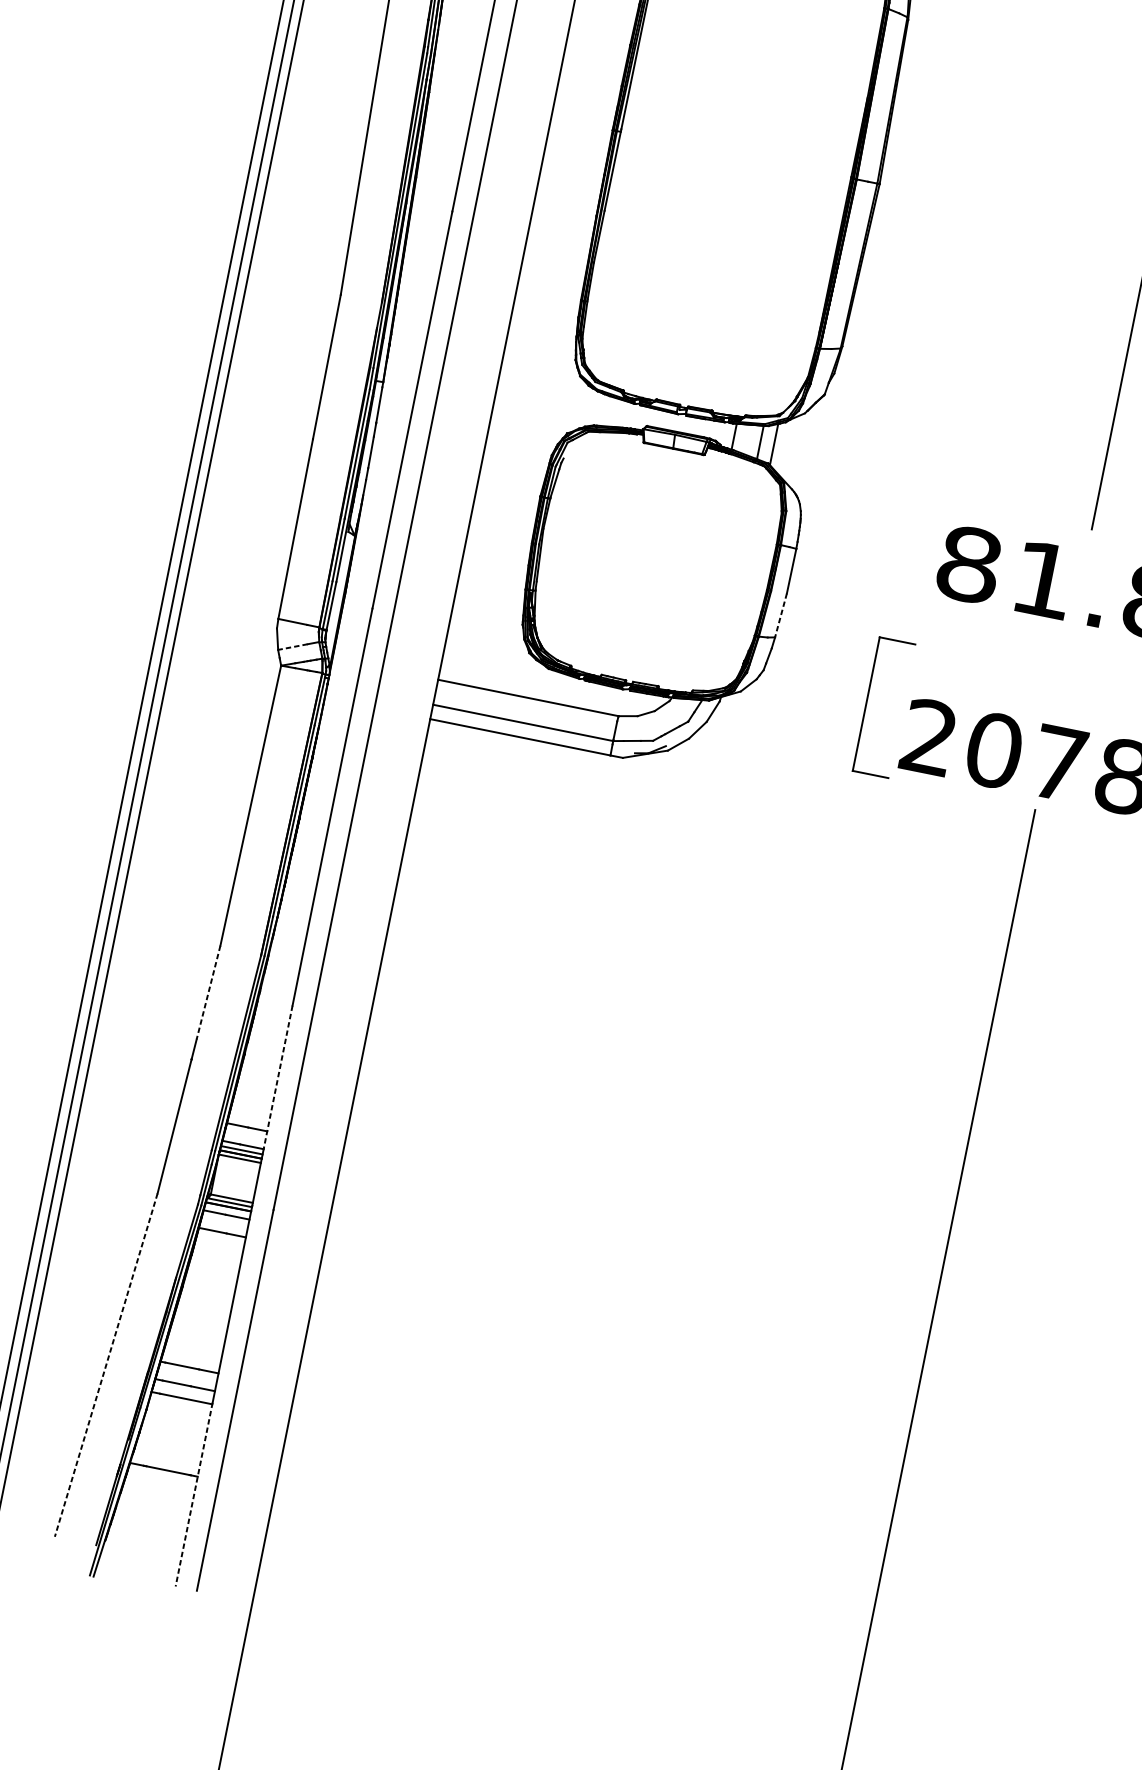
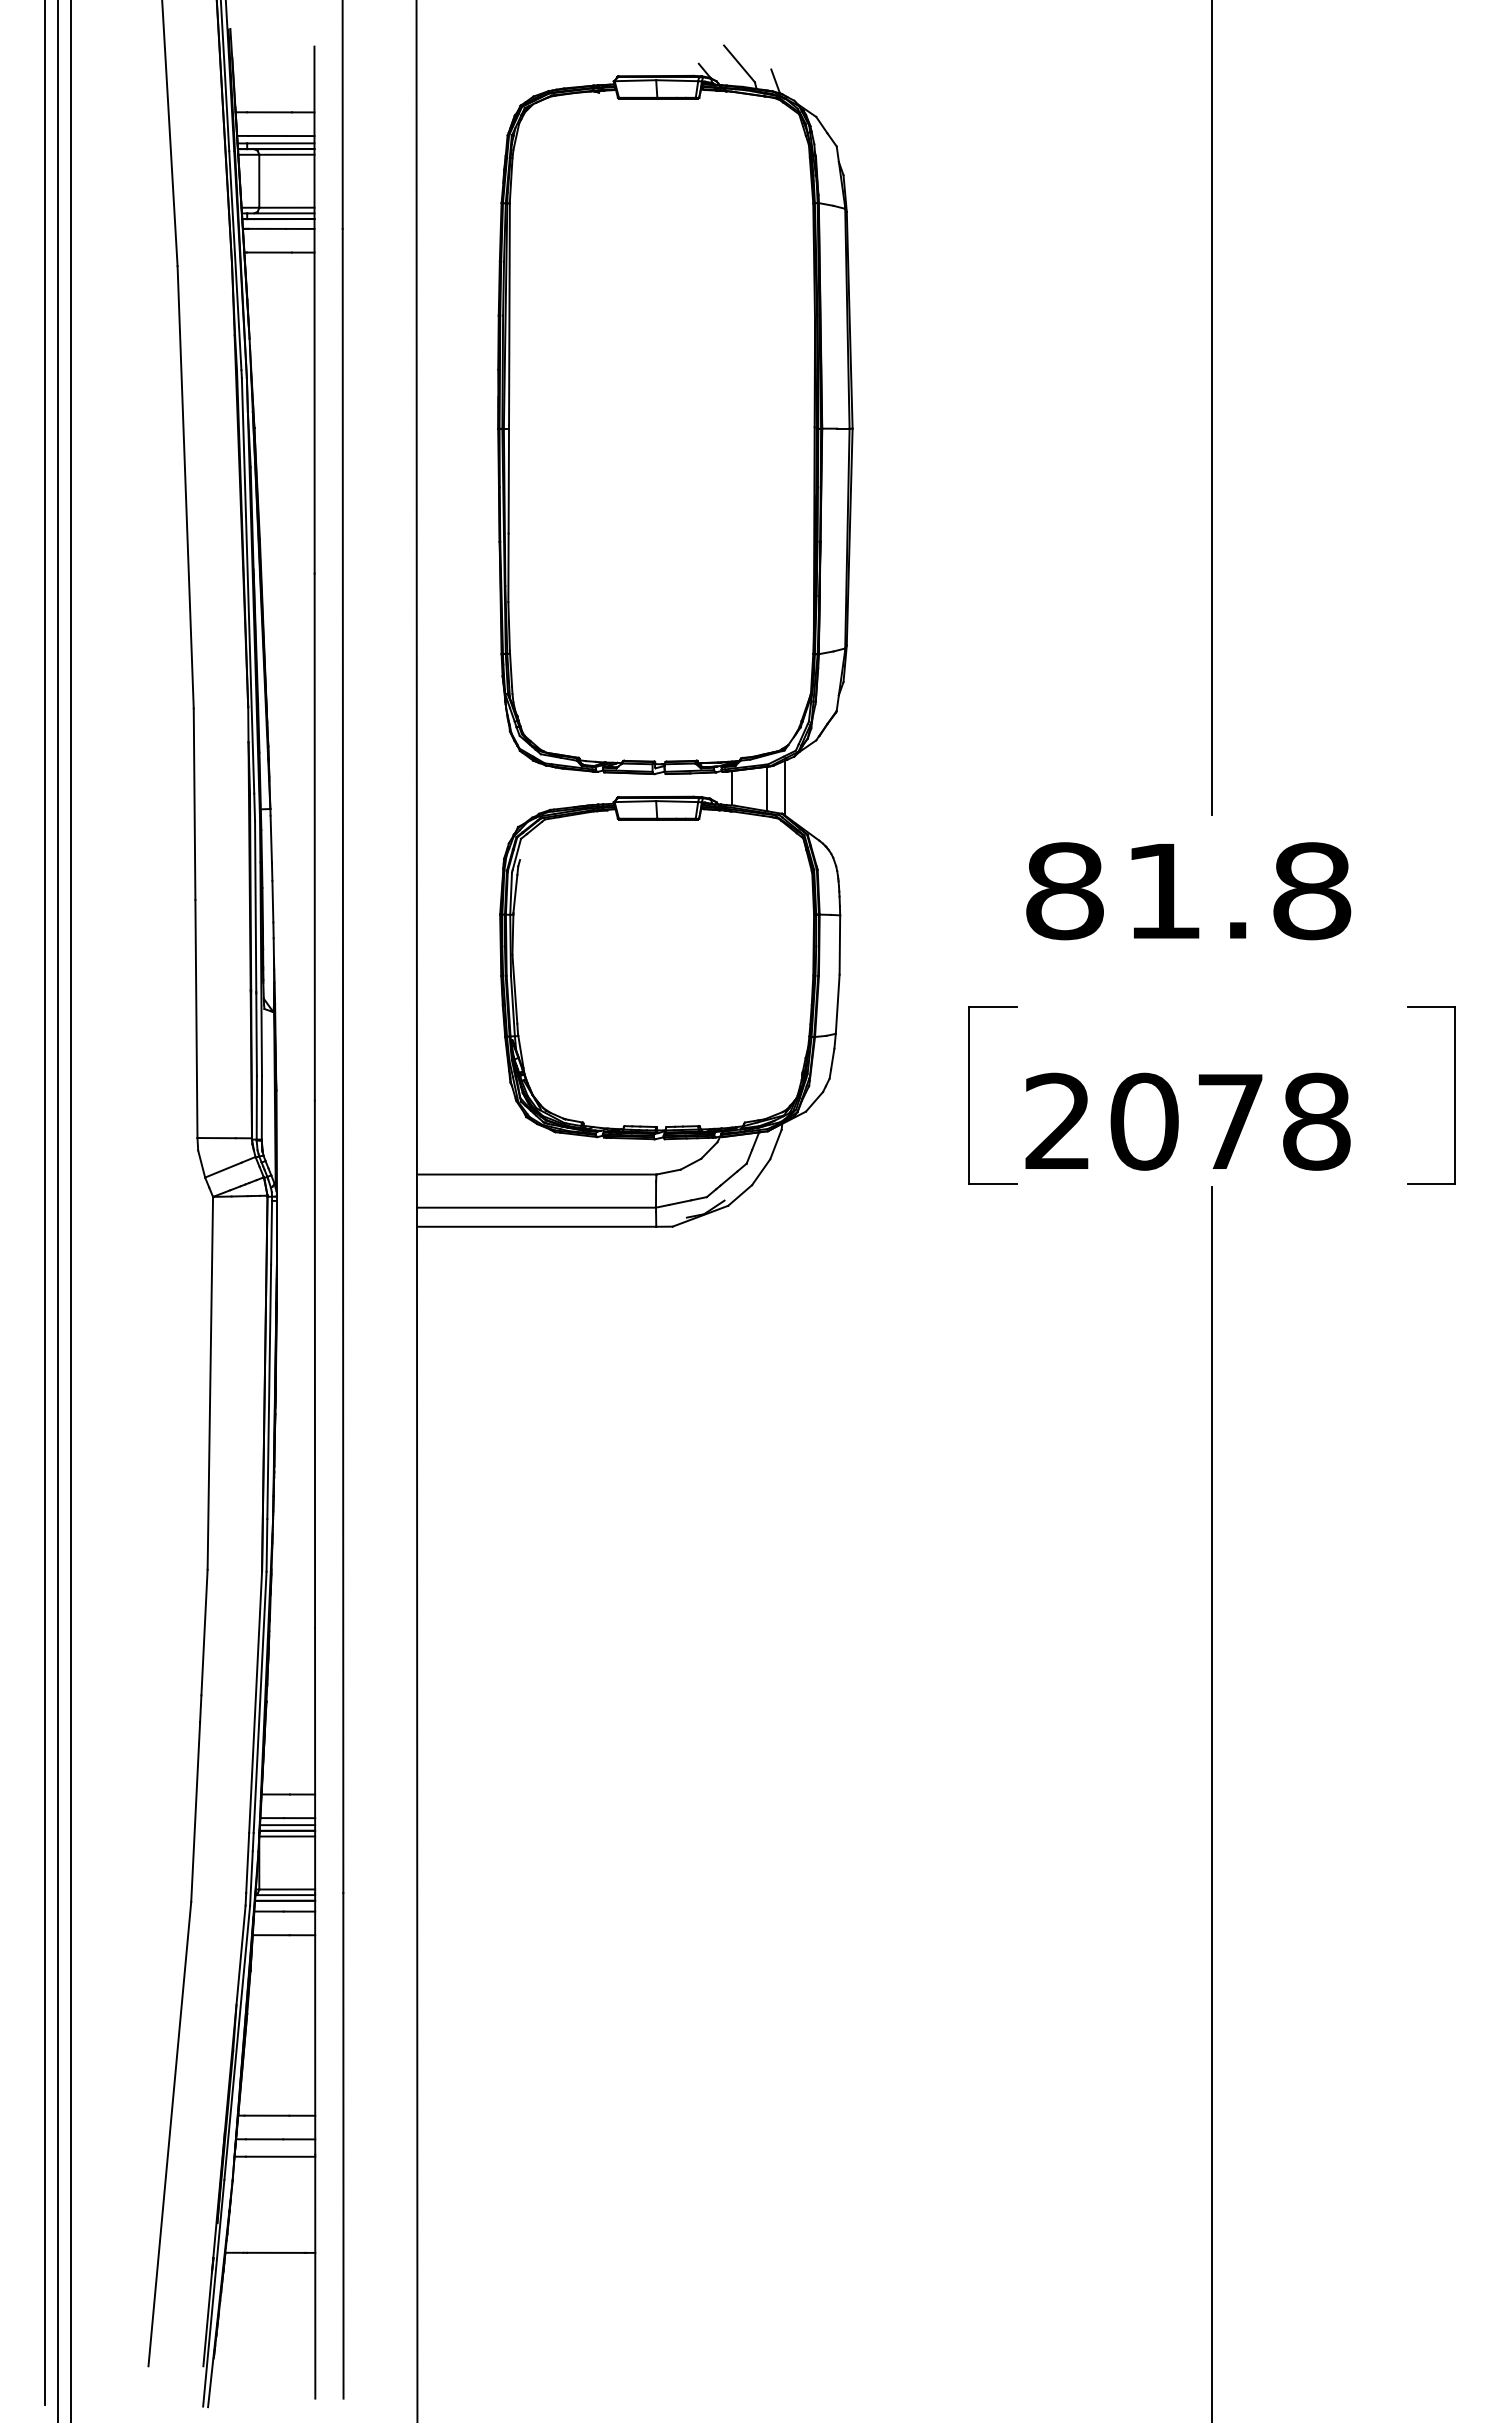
line: (780, 615) -> (837, 1004), dashed -> solid
line: (293, 647) -> (223, 1170), dashed -> solid
line: (208, 992) -> (204, 1632), dashed -> solid
line: (278, 1077) -> (315, 1723), dashed -> solid
line: (105, 1365) -> (169, 2134), dashed -> solid
line: (194, 1494) -> (315, 2276), dashed -> solid

